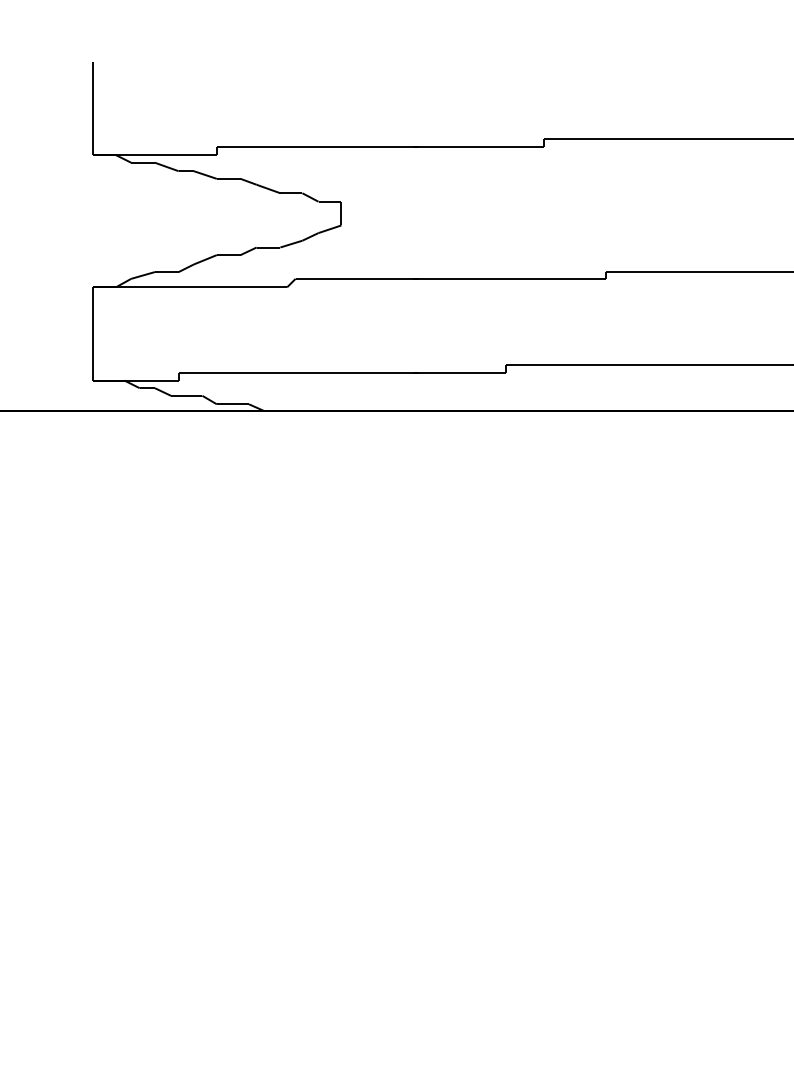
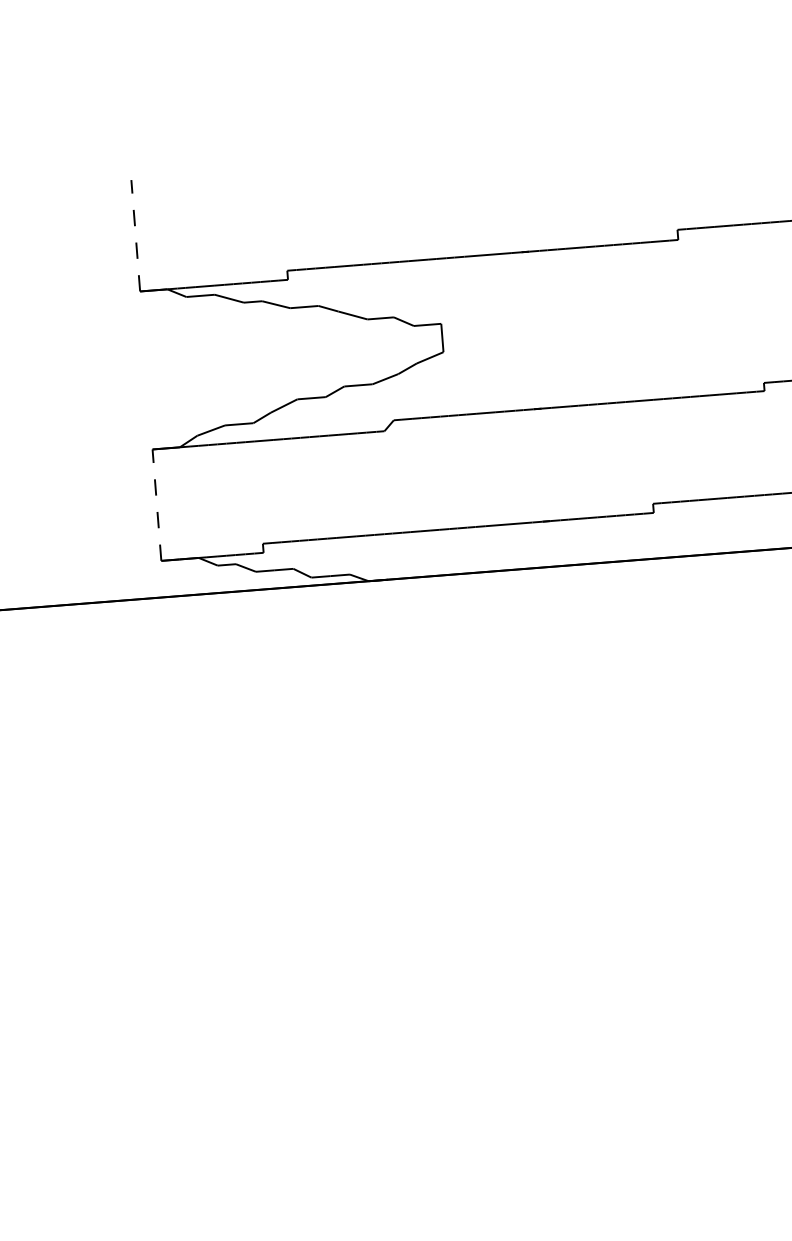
line: (93, 108) -> (136, 235), solid -> dashed
line: (93, 333) -> (157, 504), solid -> dashed

